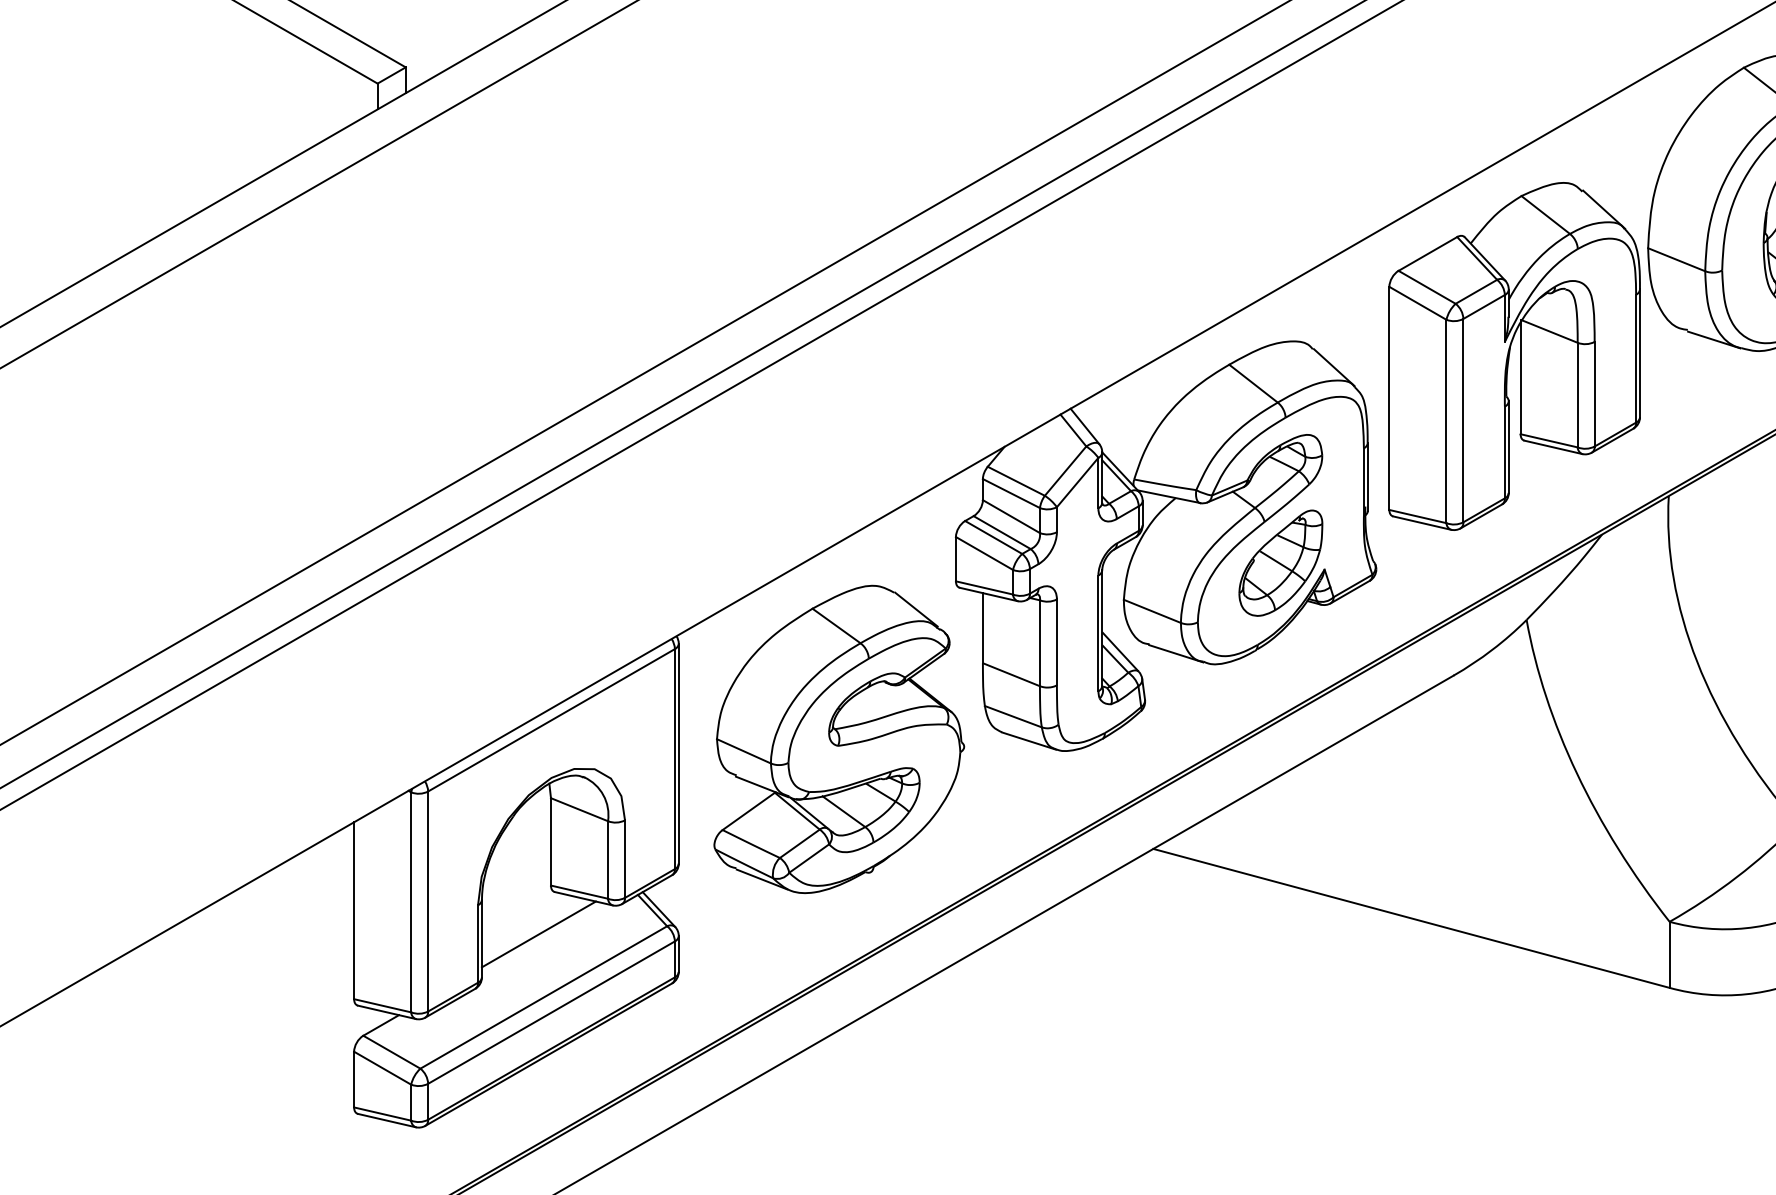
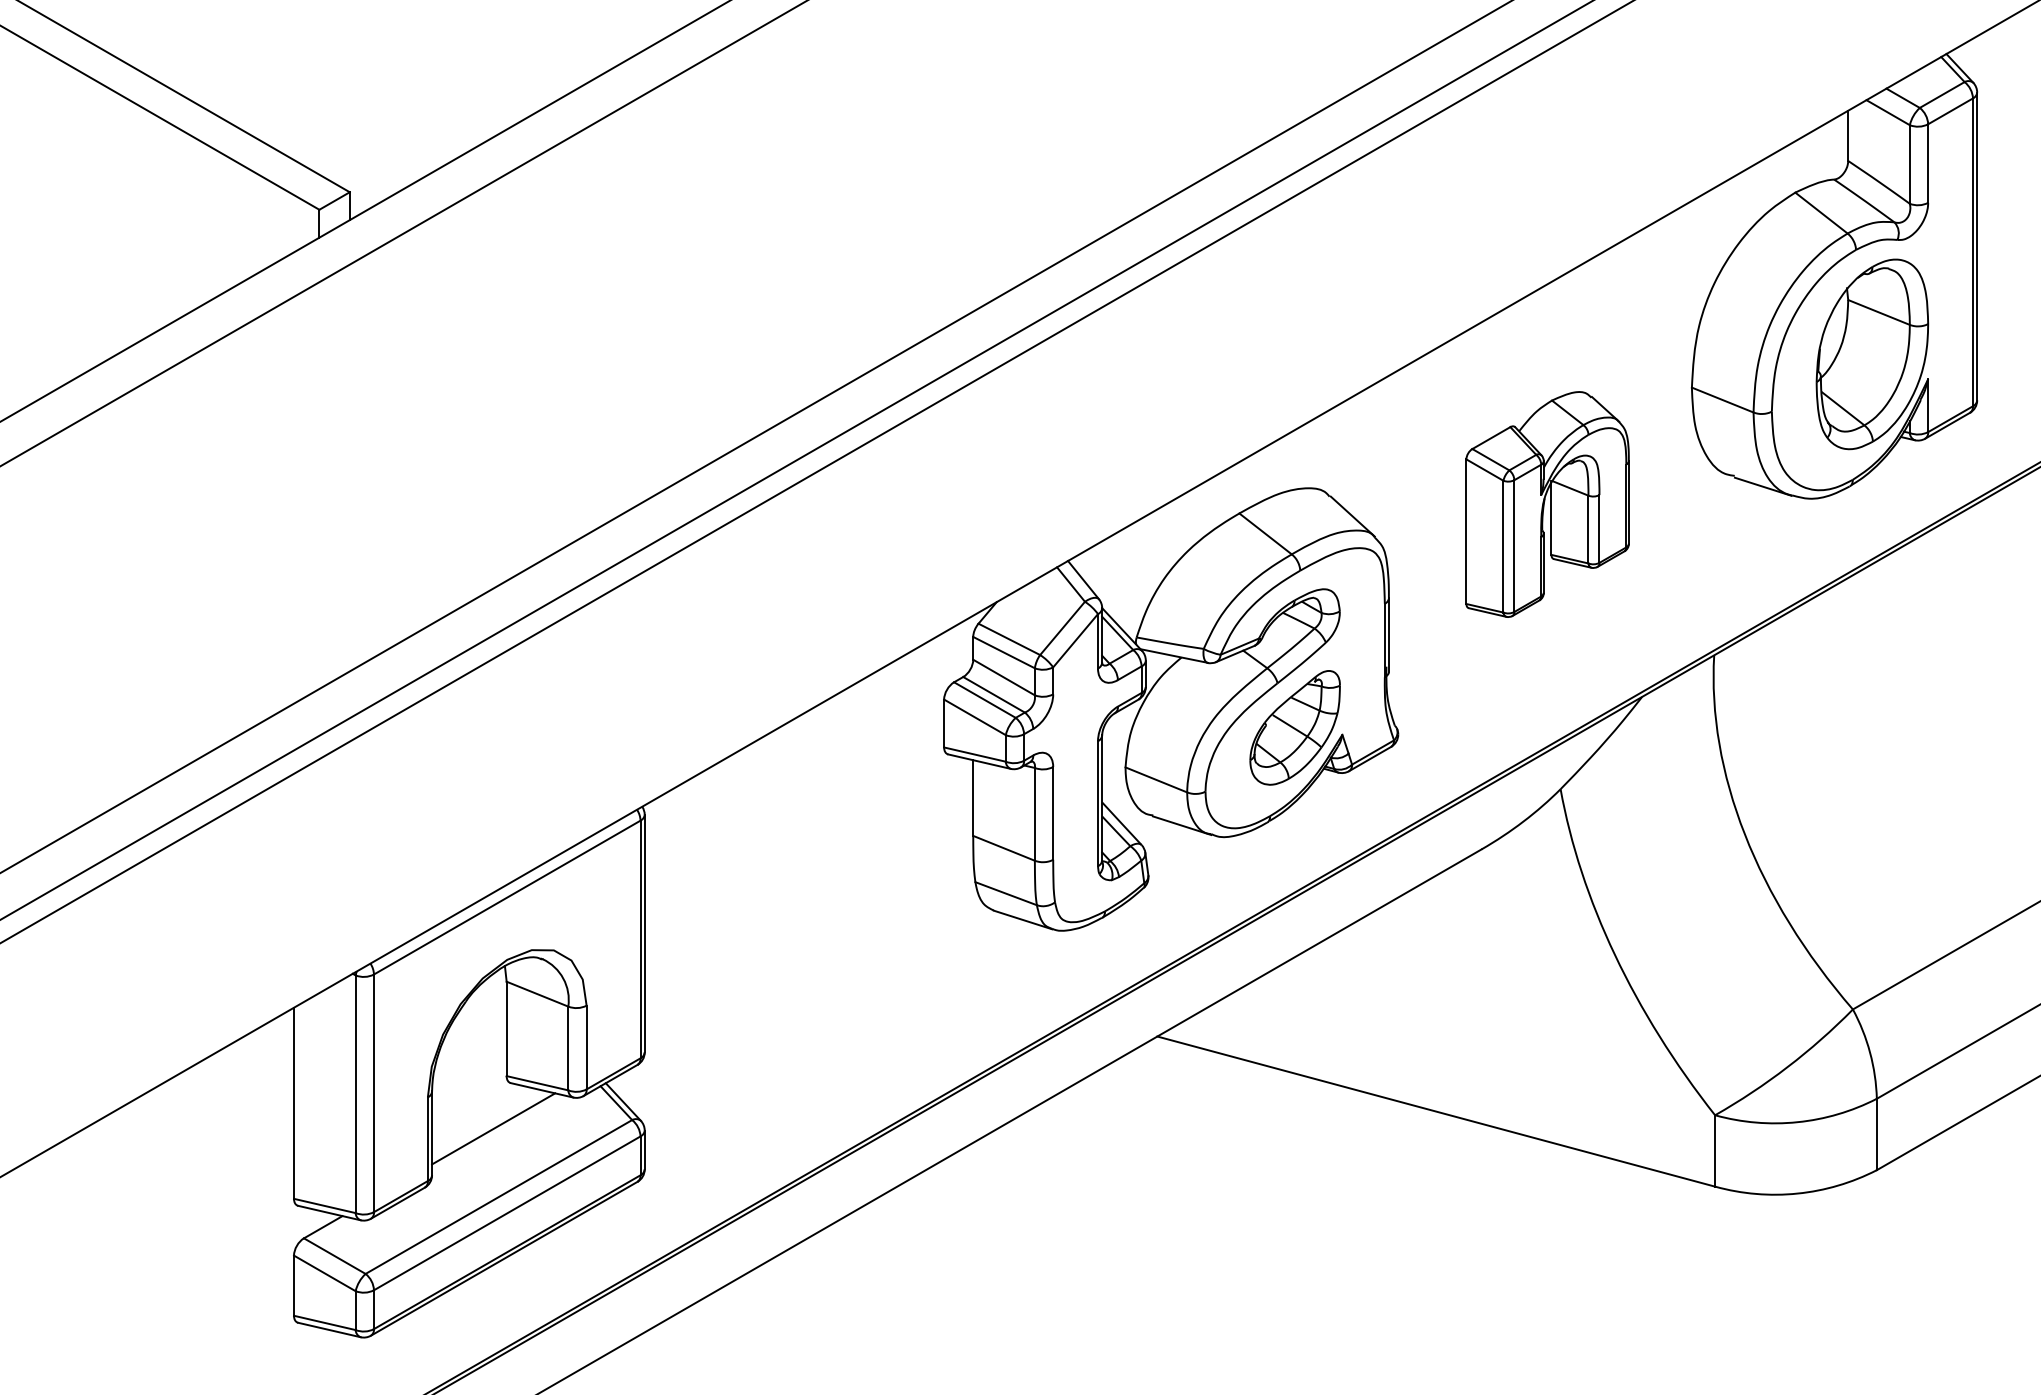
part: (1514, 356) -> (1547, 504), size x0.6
part: (838, 739) -> (817, 918), removed

